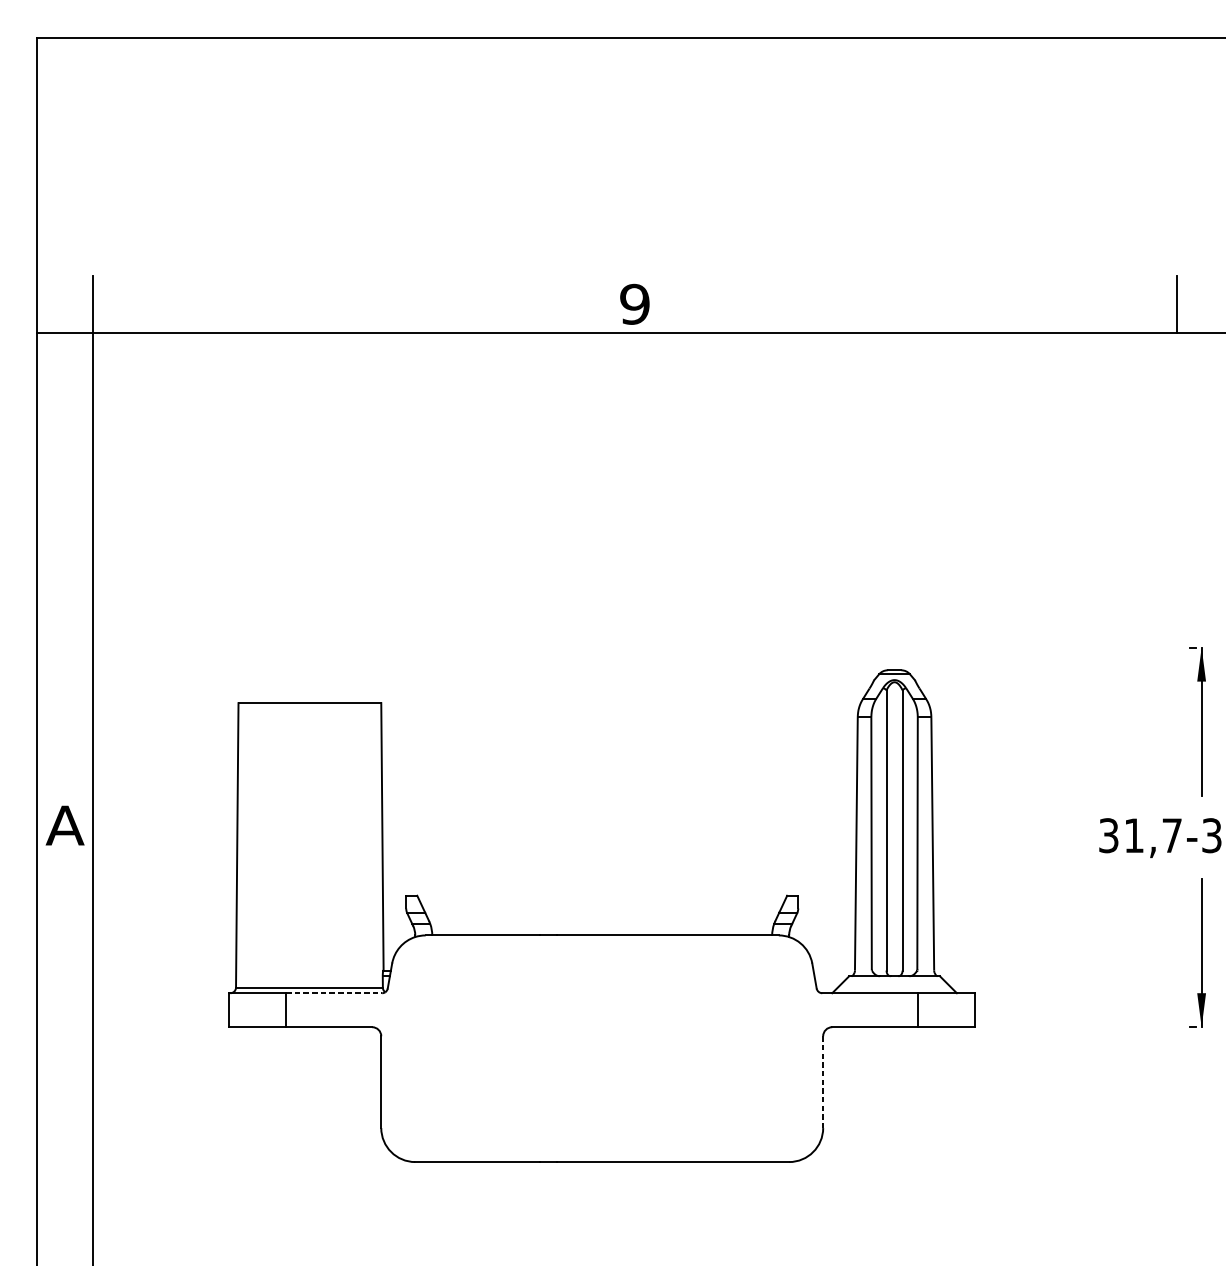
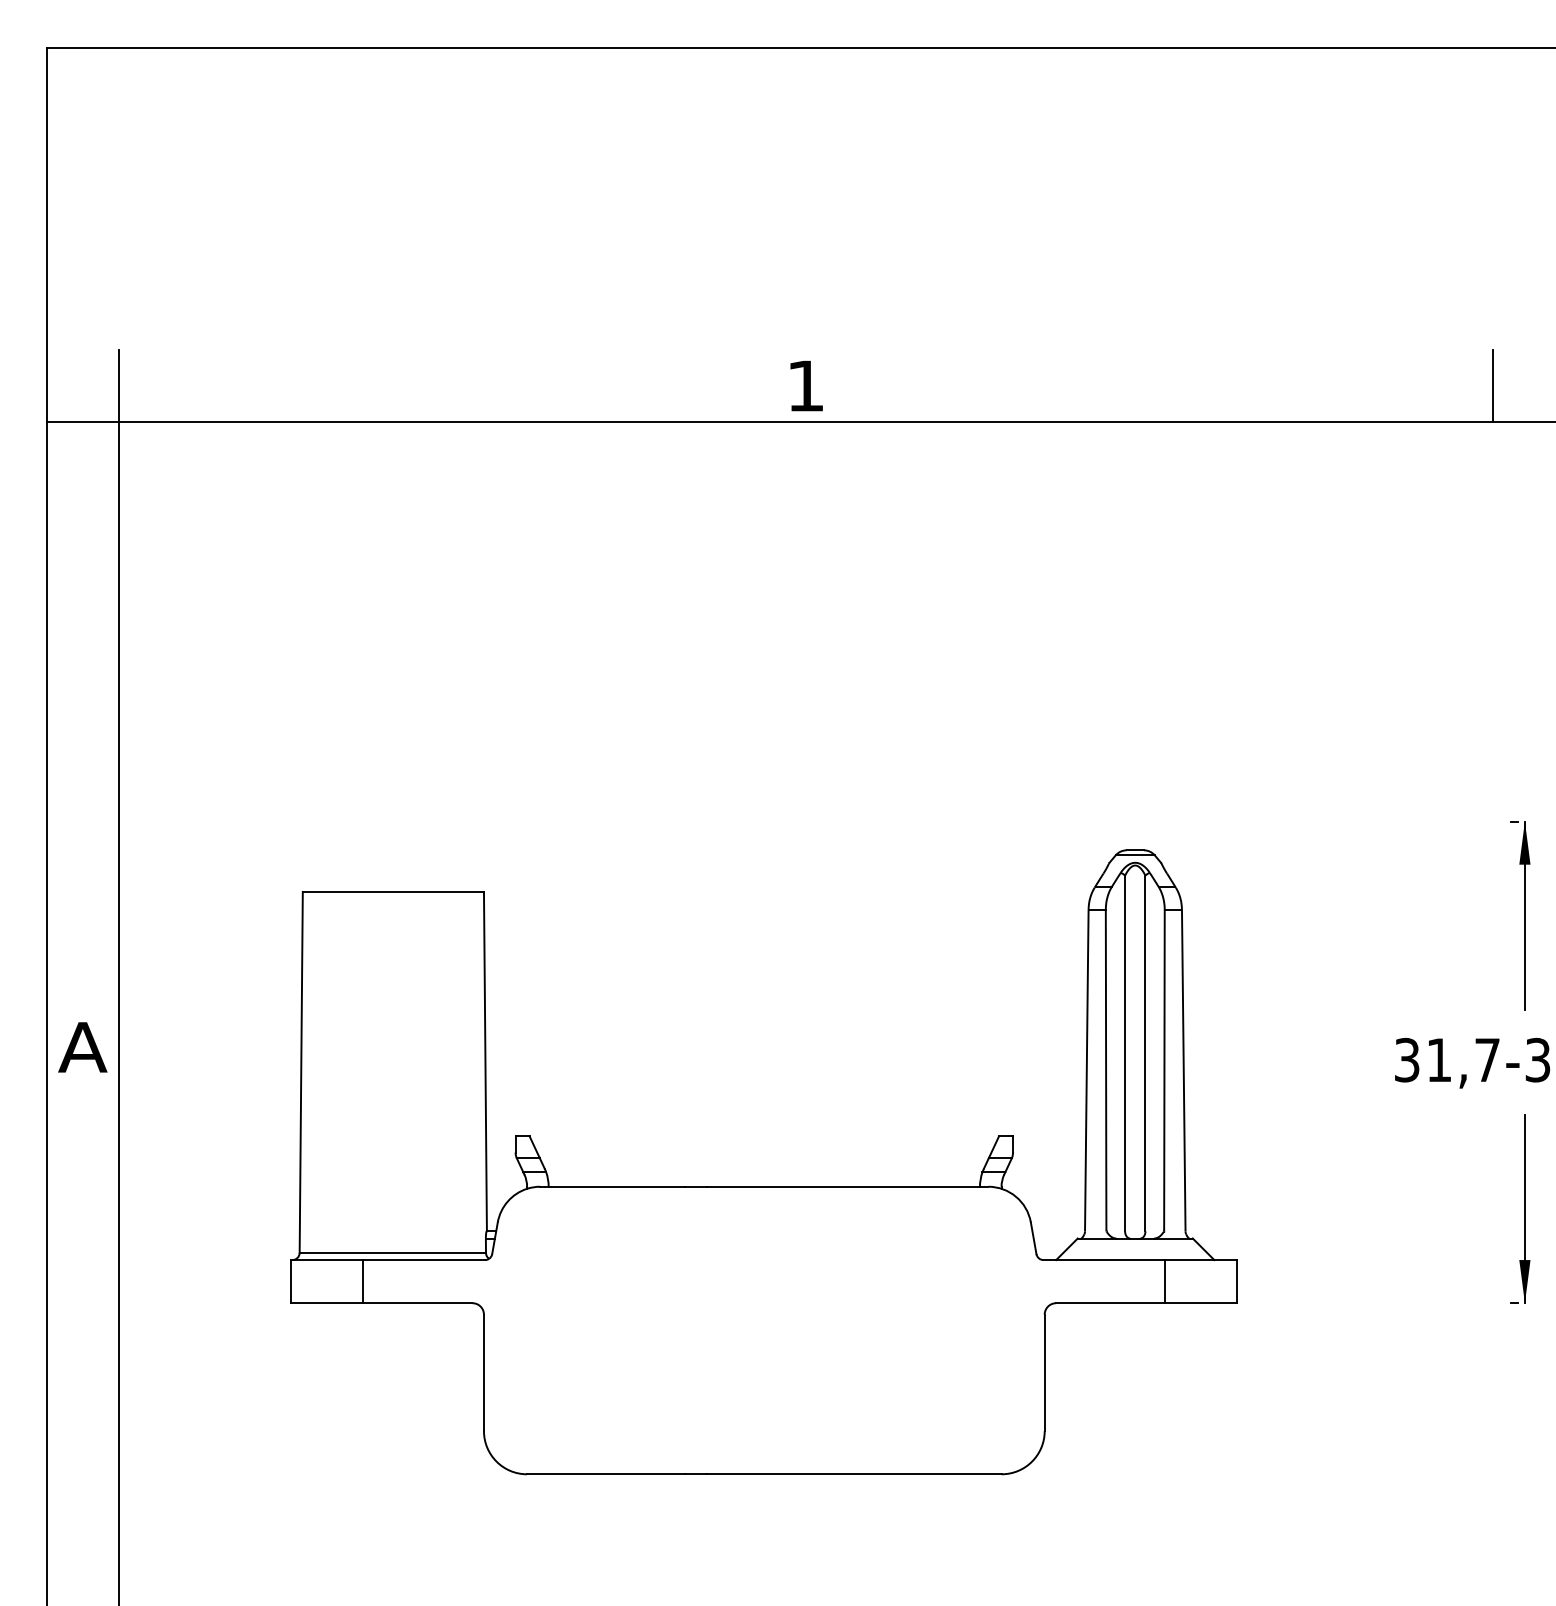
text: (634, 304) -> (805, 386), 9 -> 1
line: (334, 993) -> (424, 1260), dashed -> solid
line: (823, 1082) -> (1044, 1373), dashed -> solid

